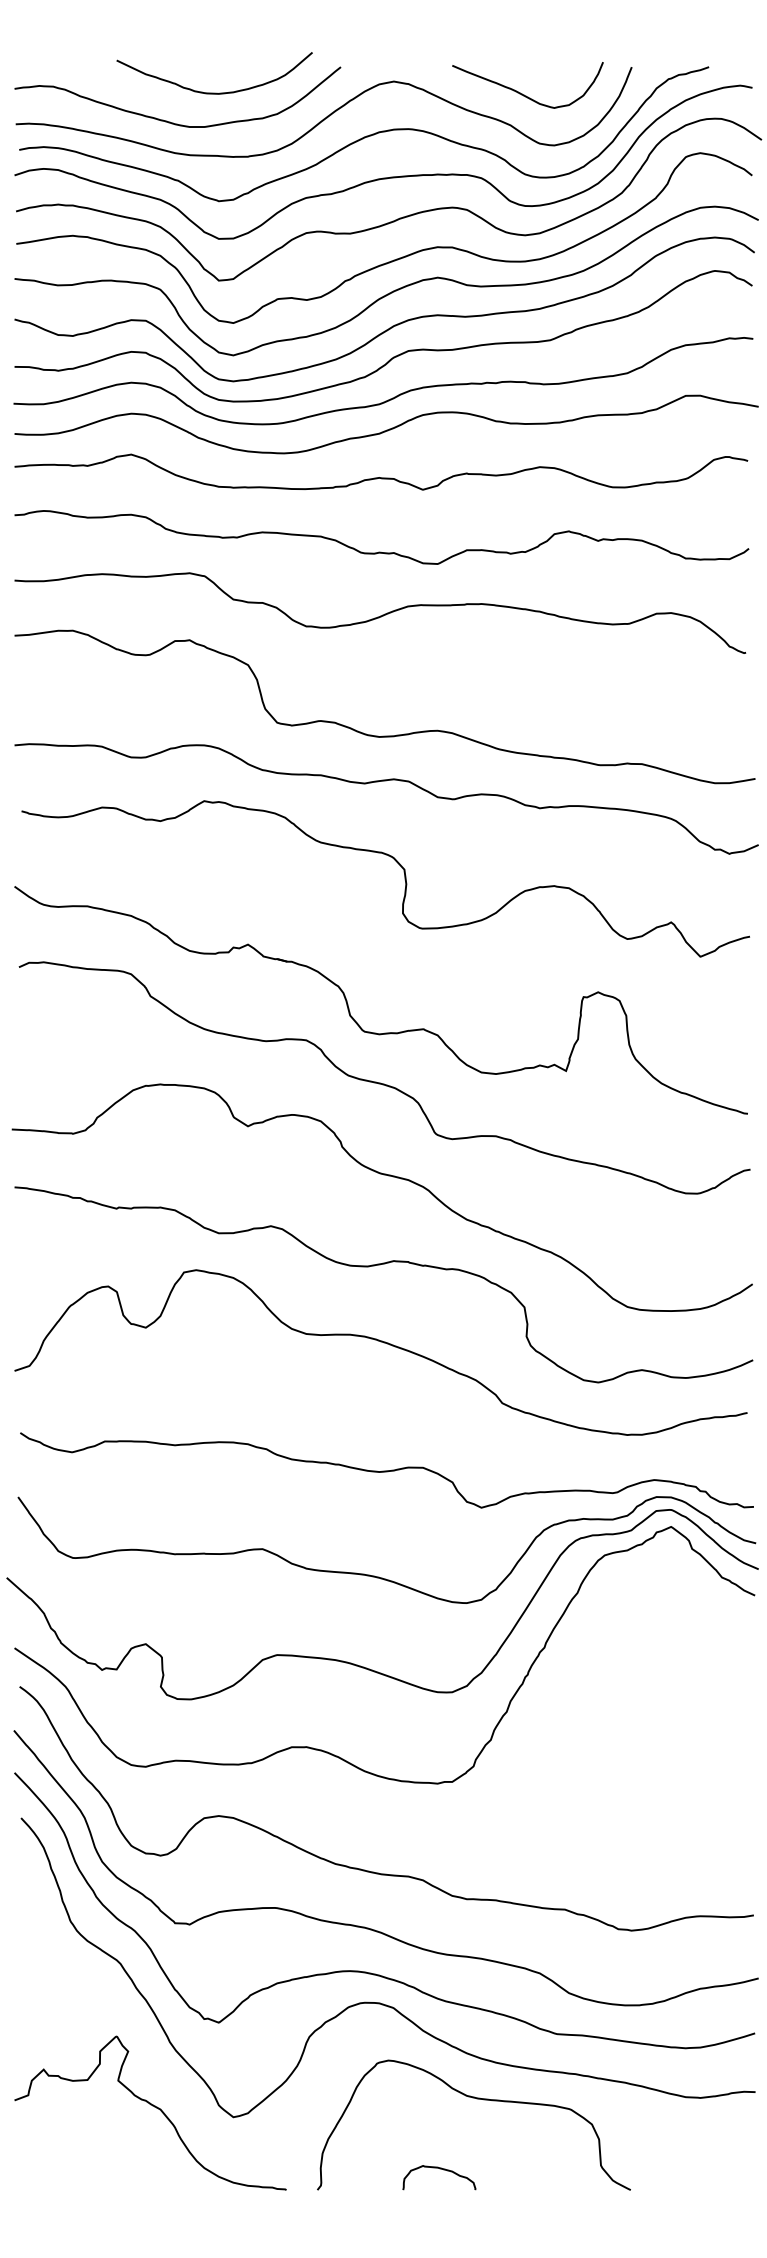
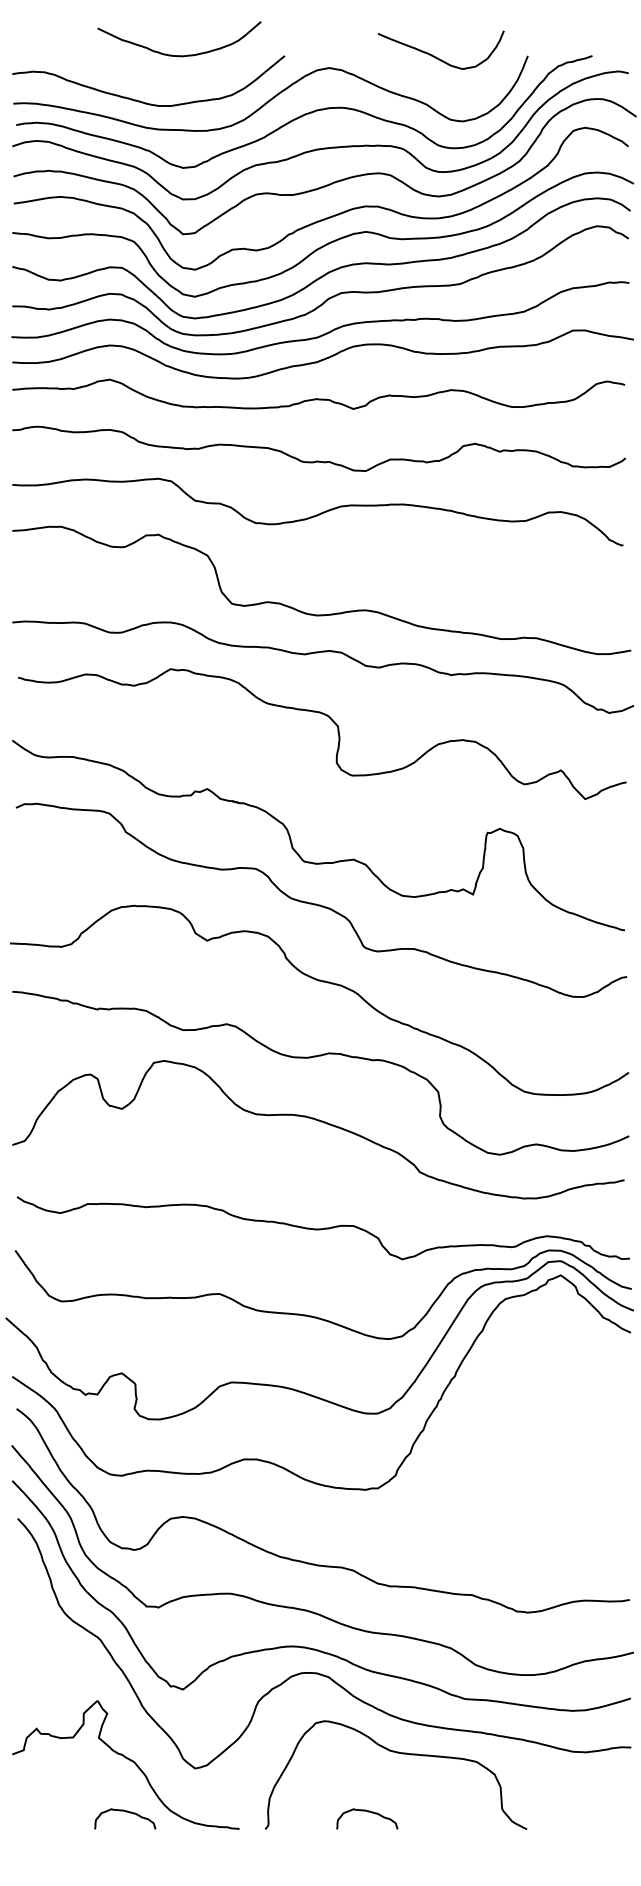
curve: (214, 92) -> (179, 55), moved
curve: (522, 92) -> (436, 56), moved
curve: (151, 2169) -> (126, 1812), added

